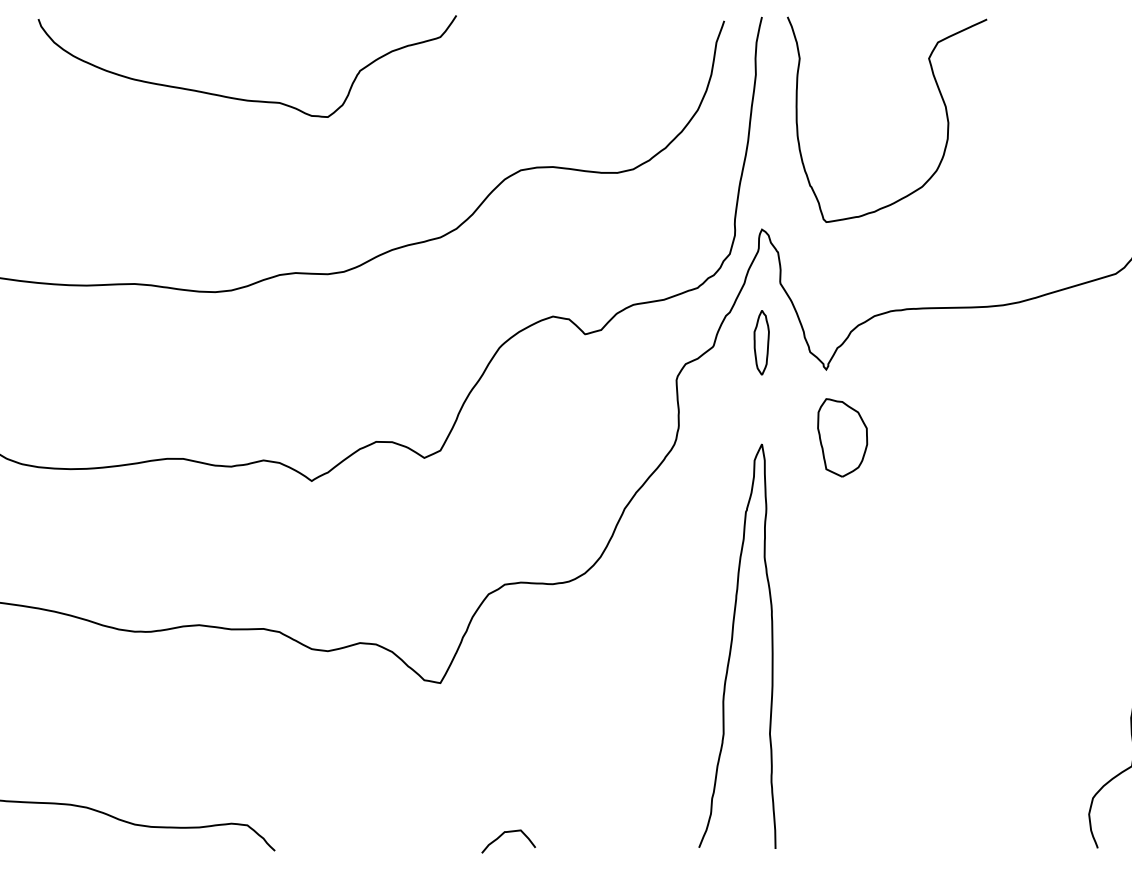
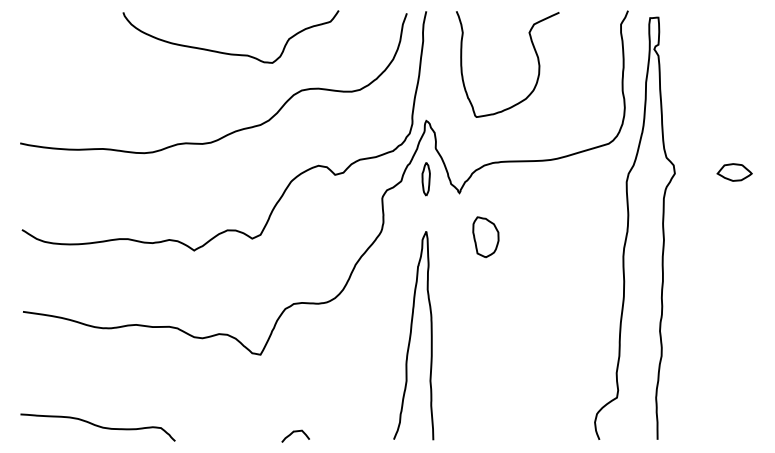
curve: (938, 94) -> (534, 51), moved
curve: (238, 96) -> (226, 52), moved
part: (841, 436) -> (485, 236), moved

